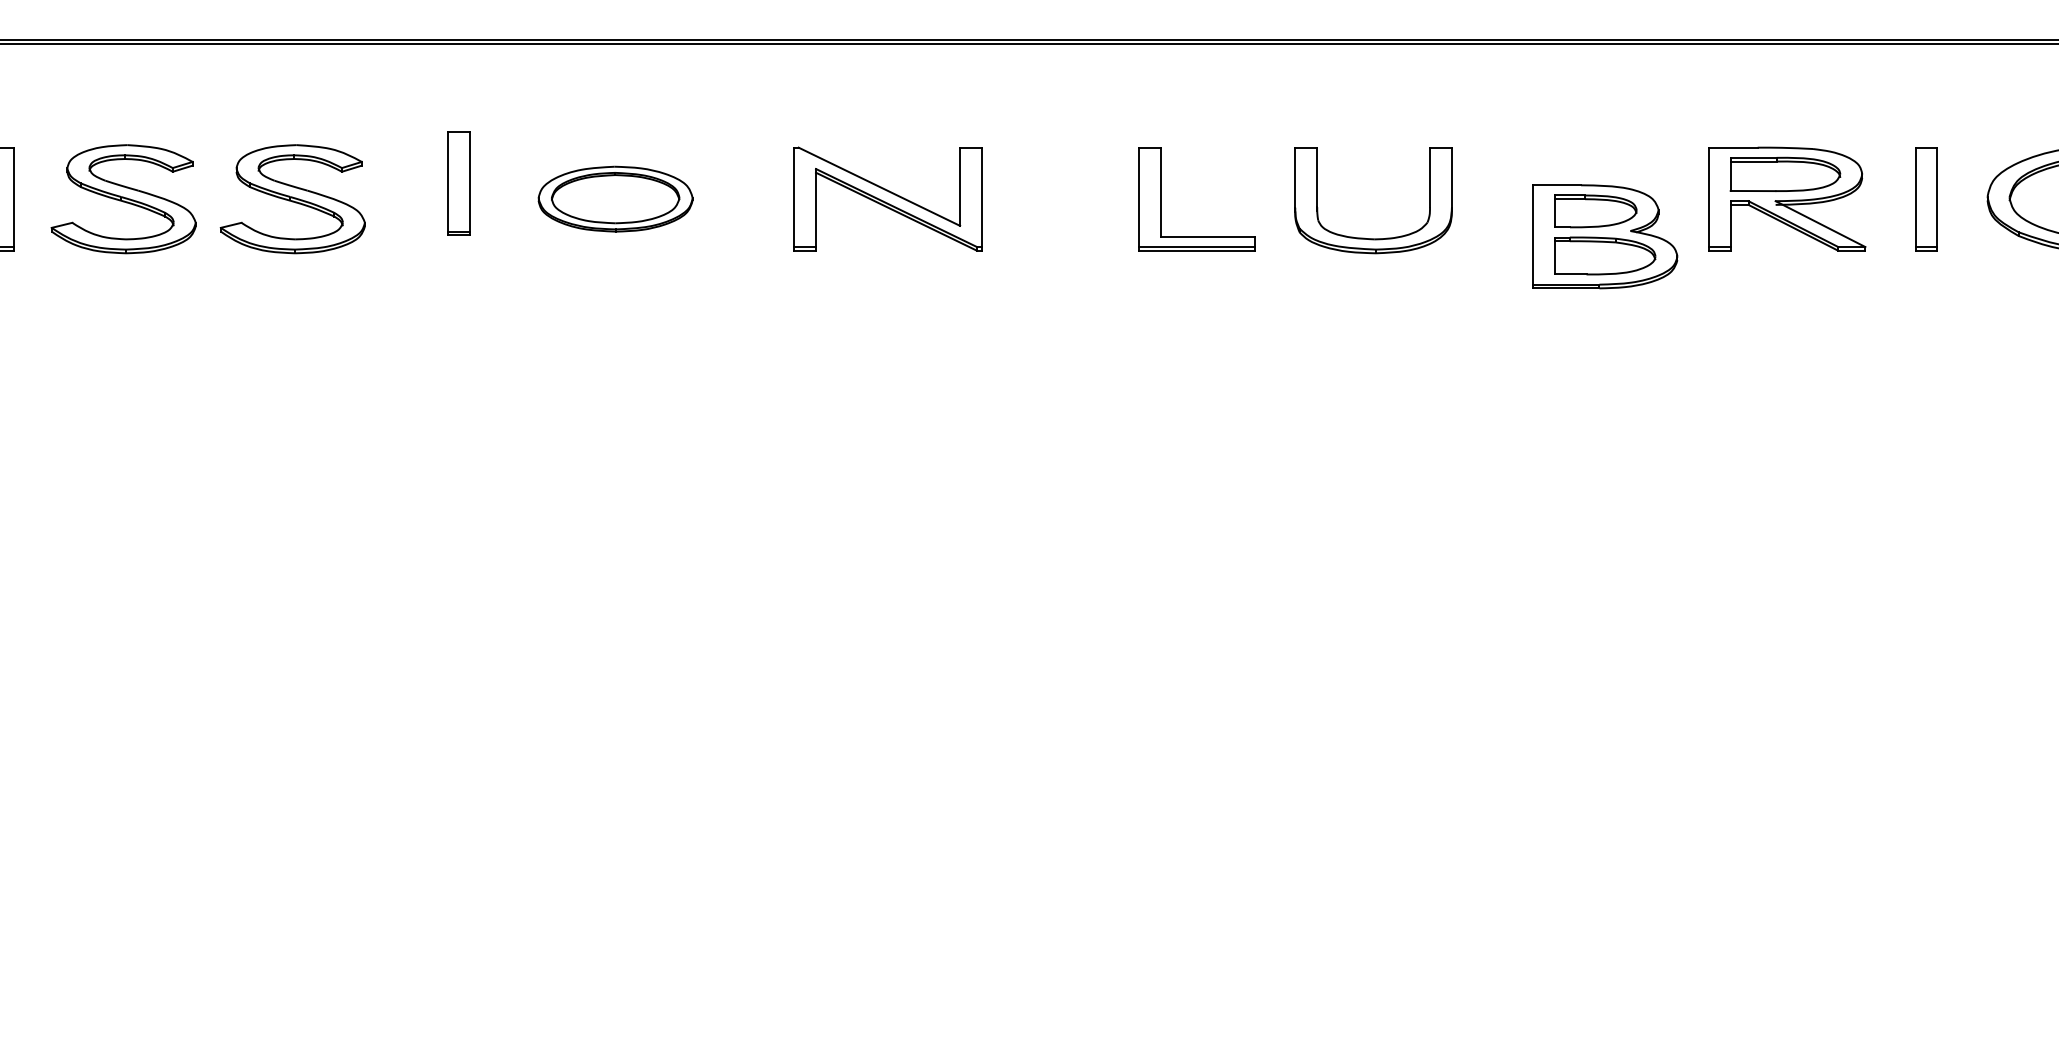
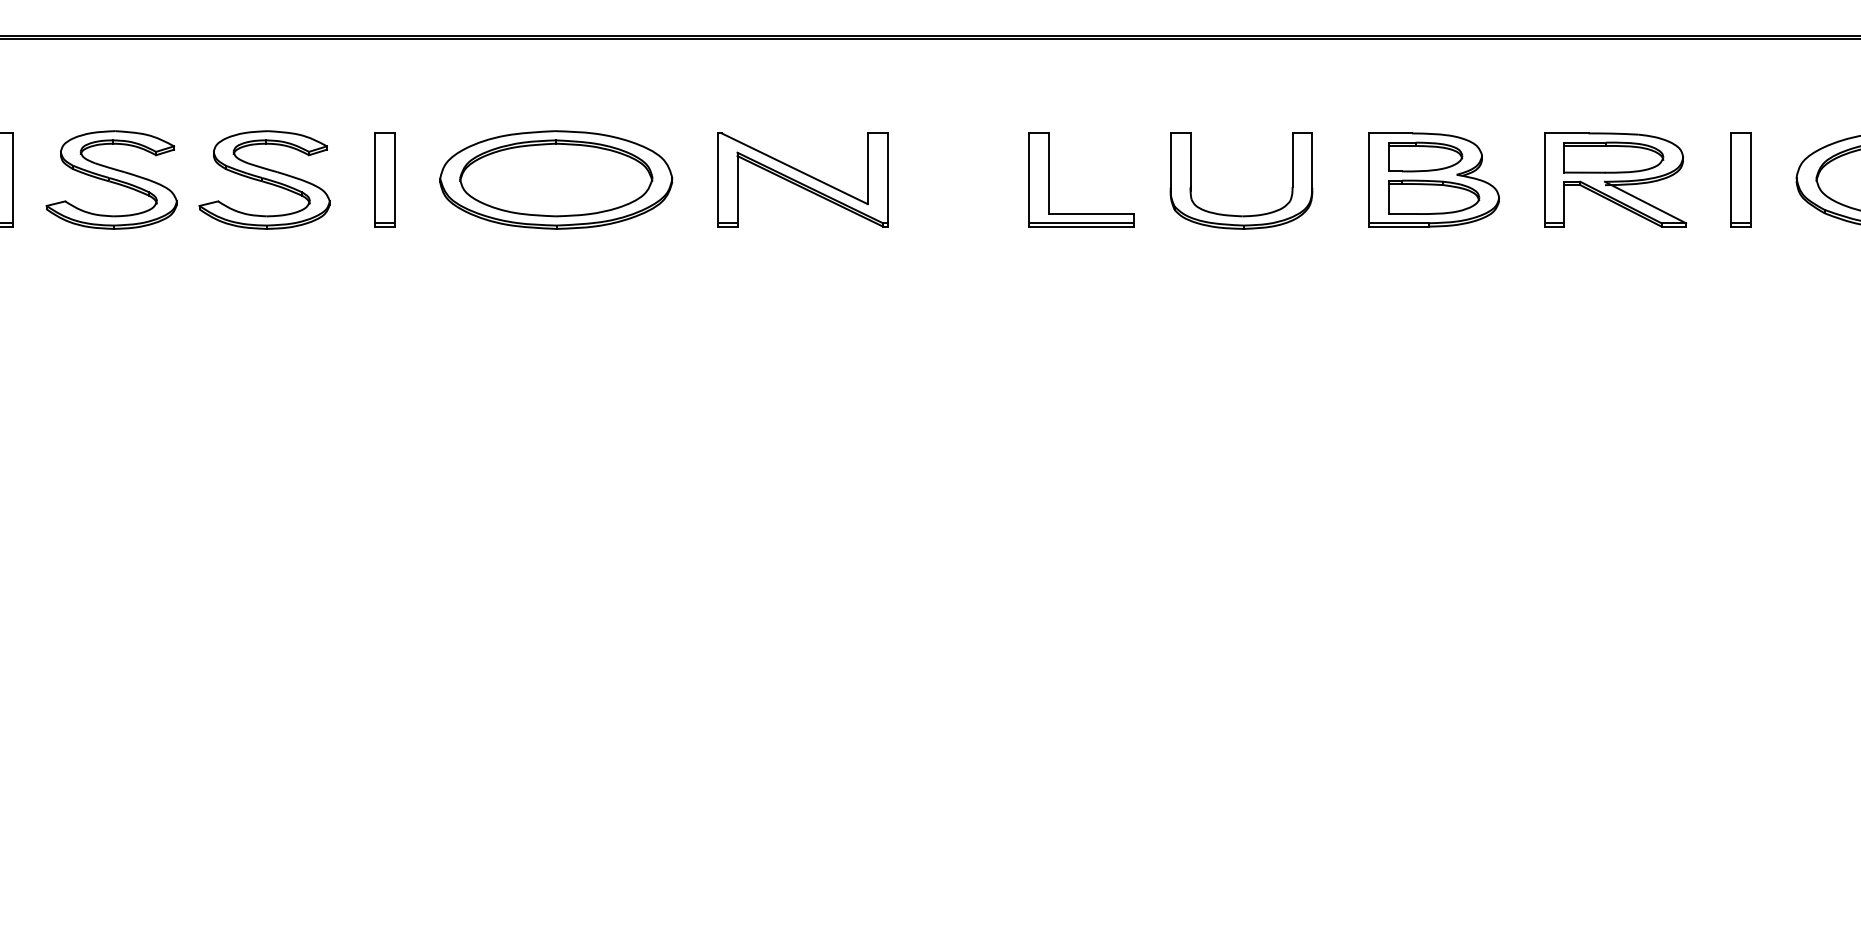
part: (458, 183) -> (384, 179), moved
part: (615, 198) -> (556, 179), size x1.67
part: (1604, 236) -> (1433, 179), moved

